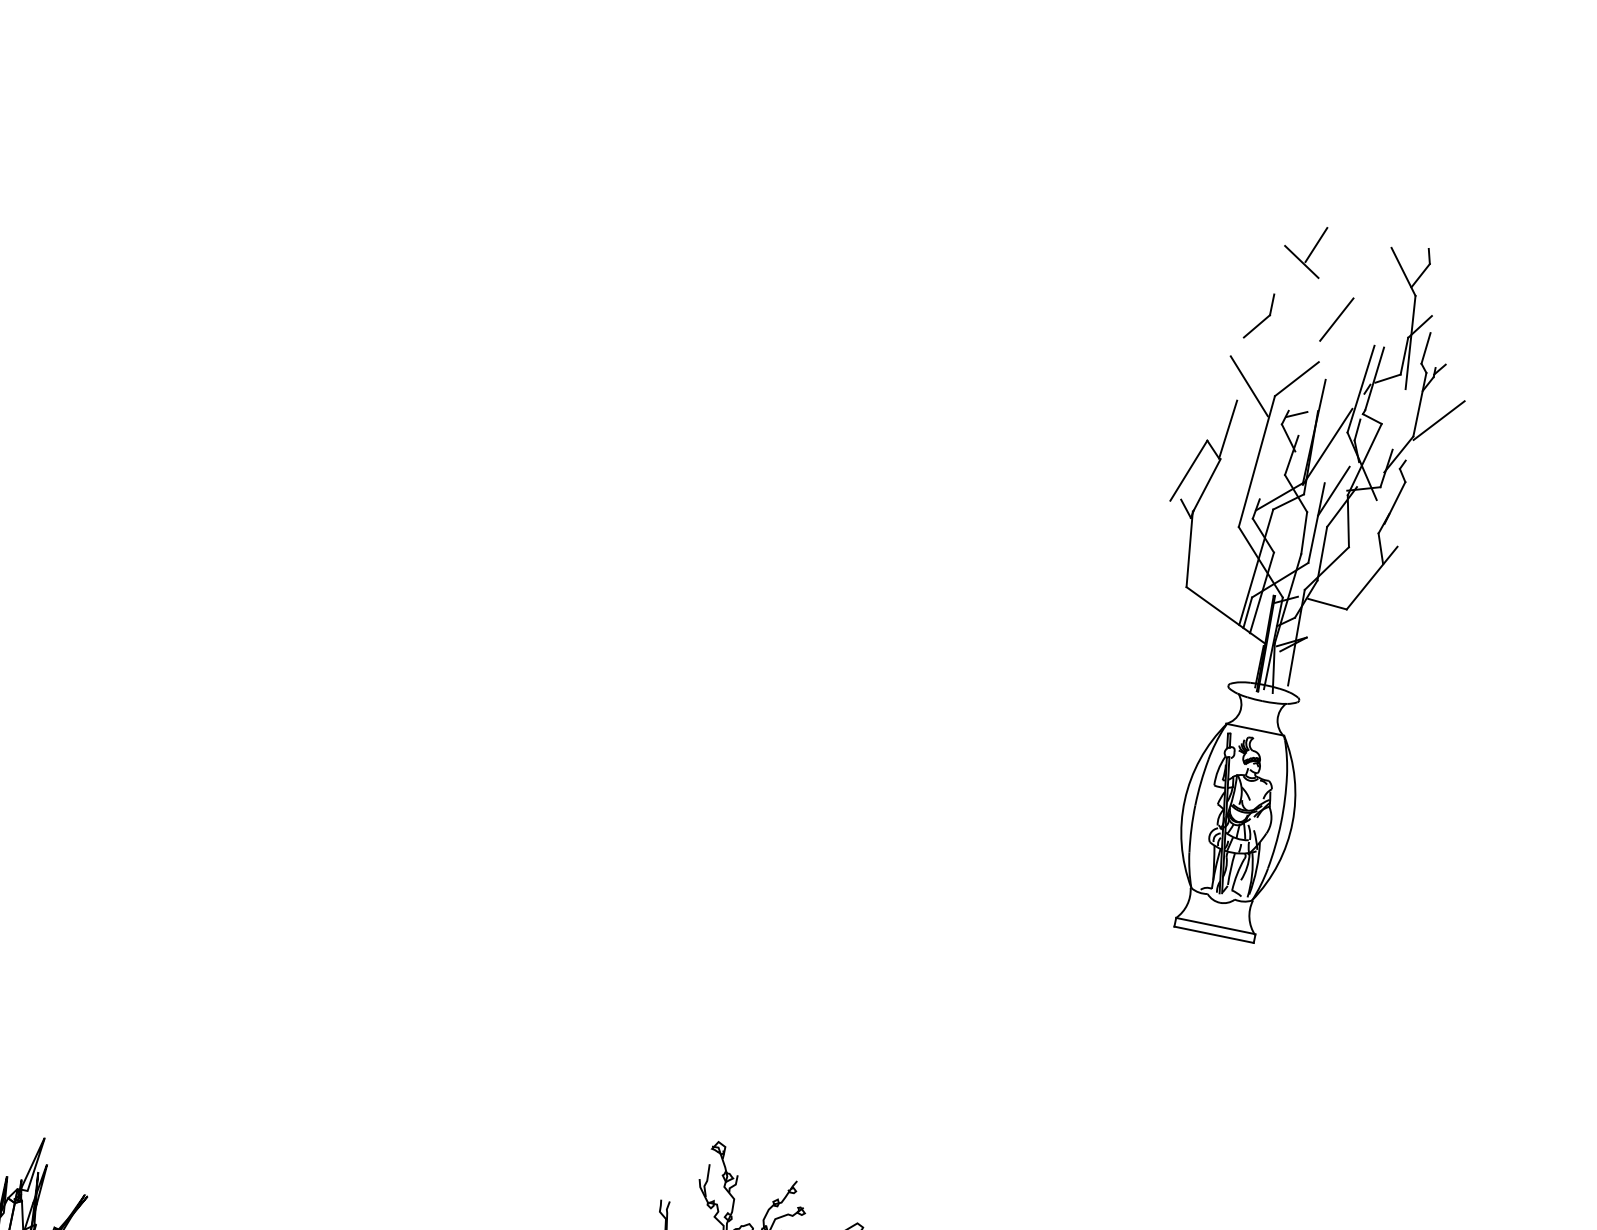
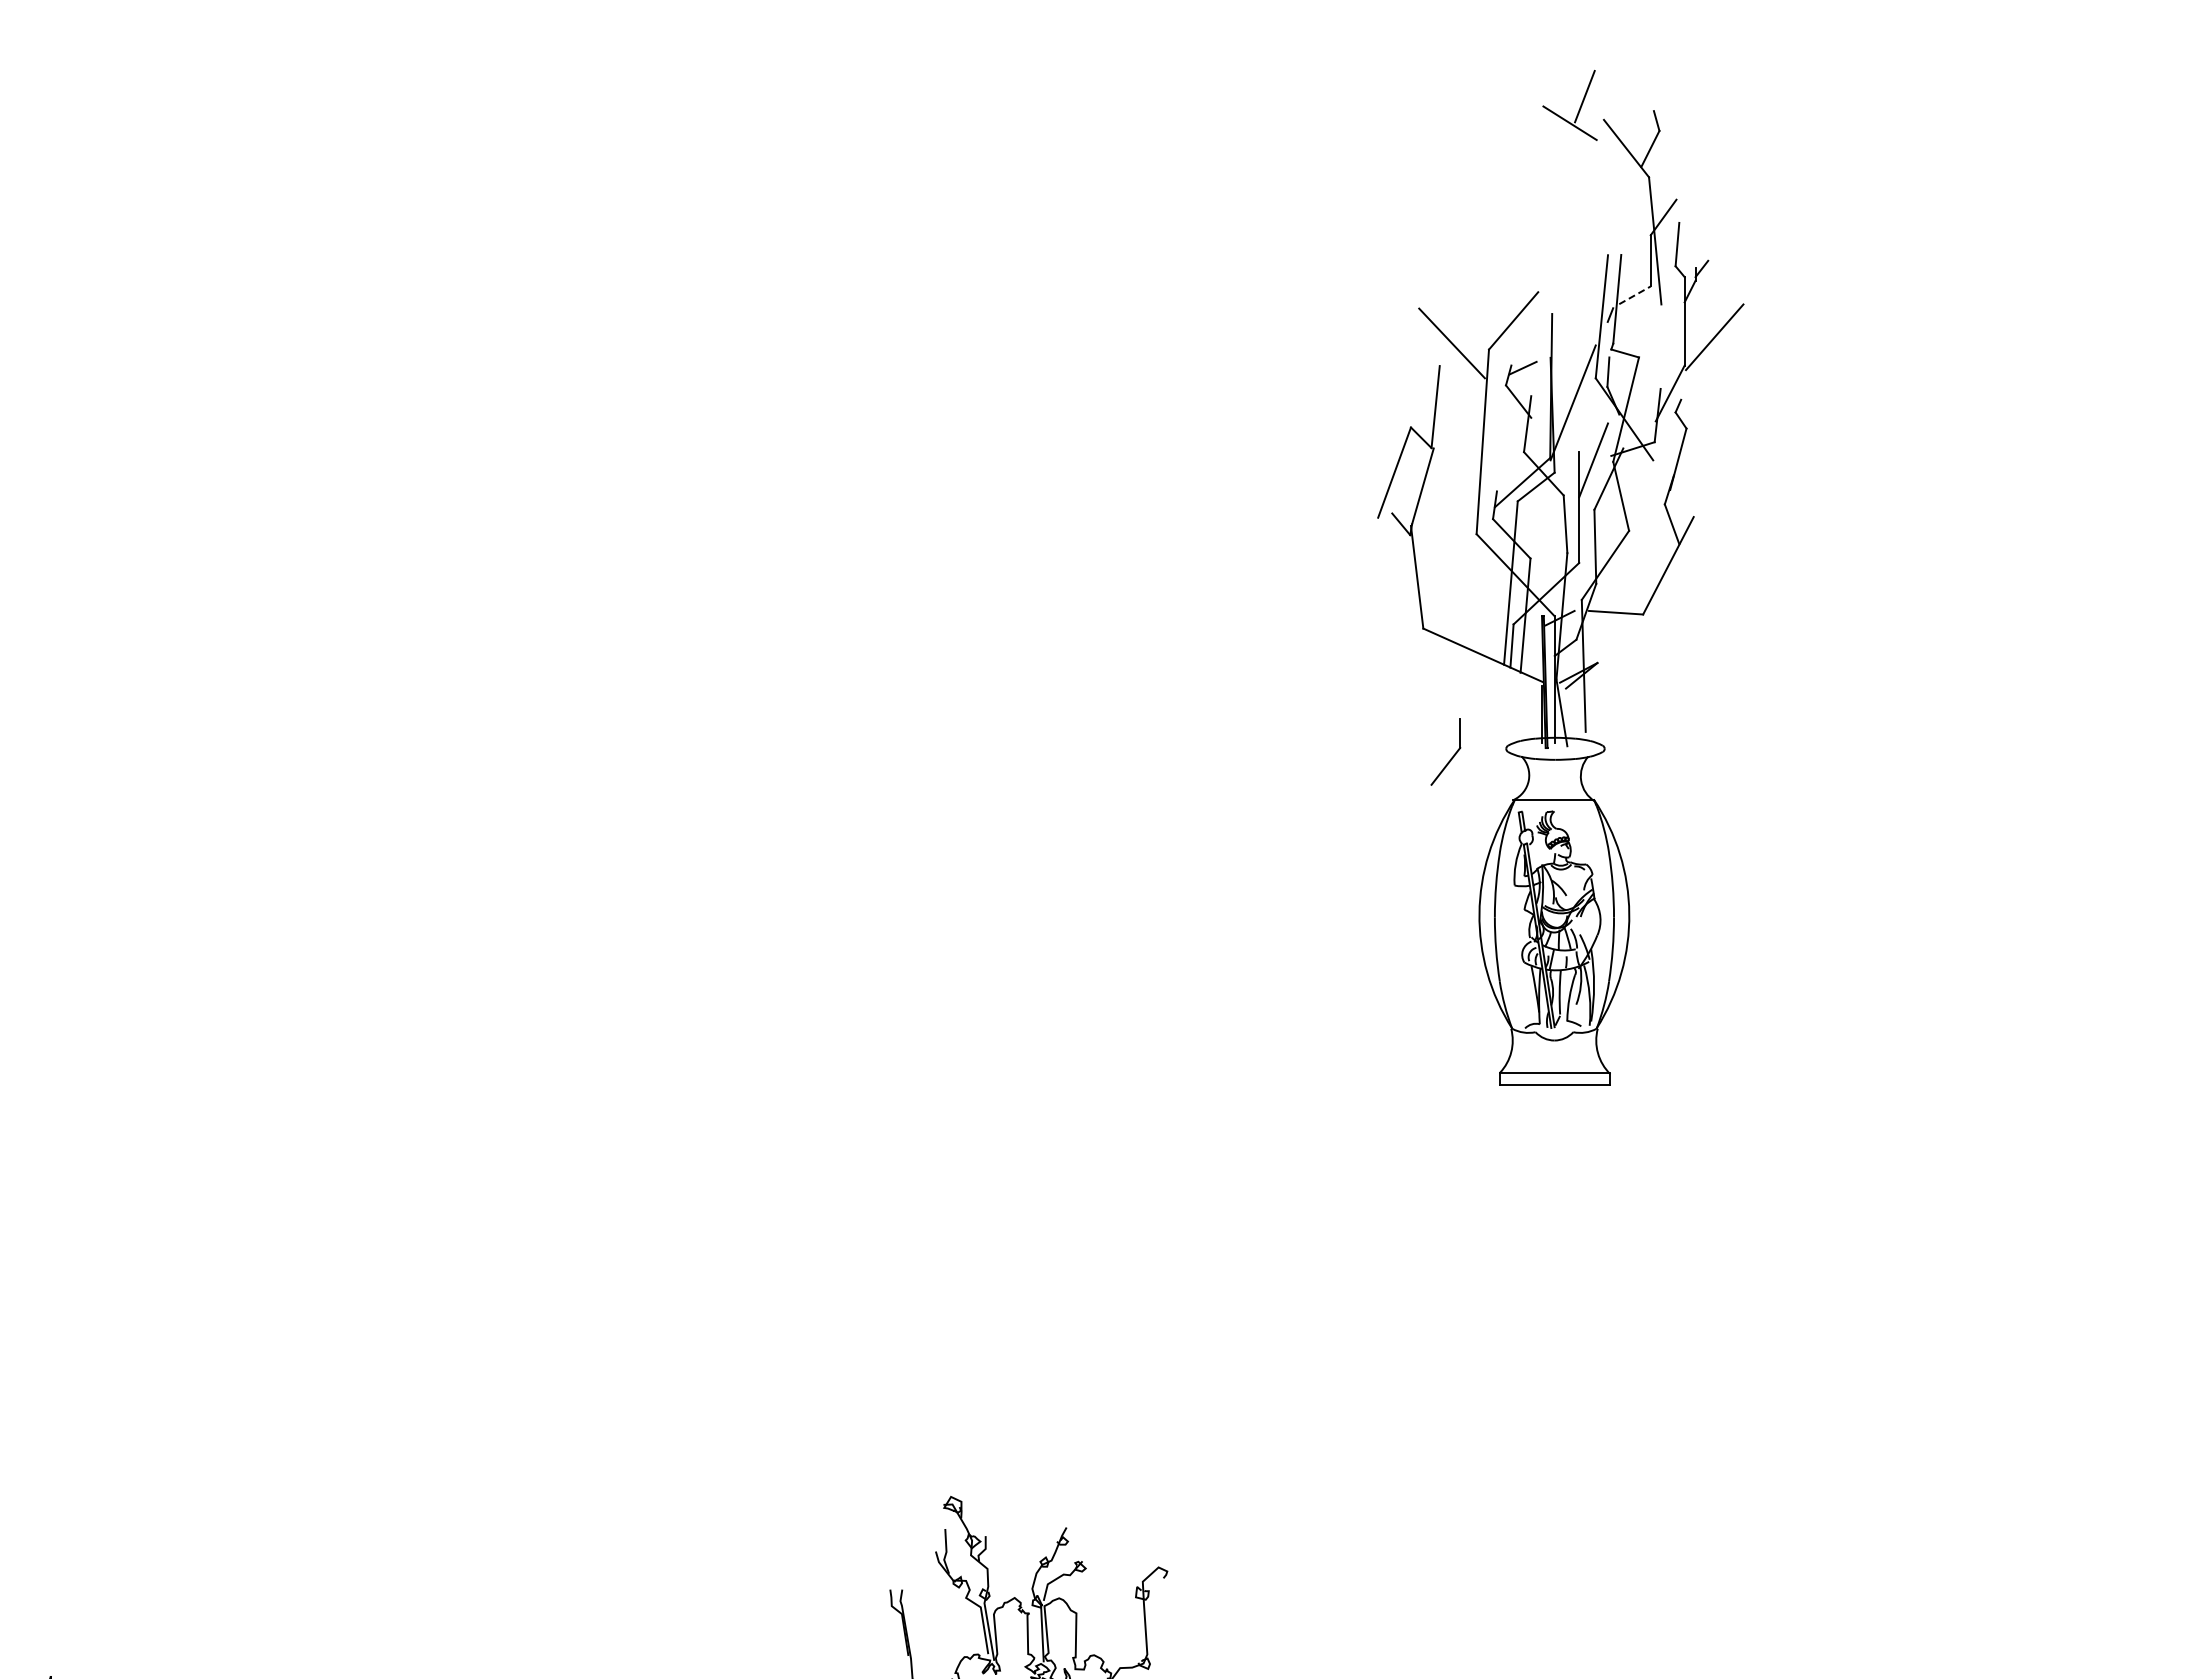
part: (1310, 252) -> (1579, 107), moved
line: (1336, 319) -> (1550, 230), removed
part: (1262, 320) -> (1451, 757), moved
line: (1388, 378) -> (1635, 295), solid -> dashed

